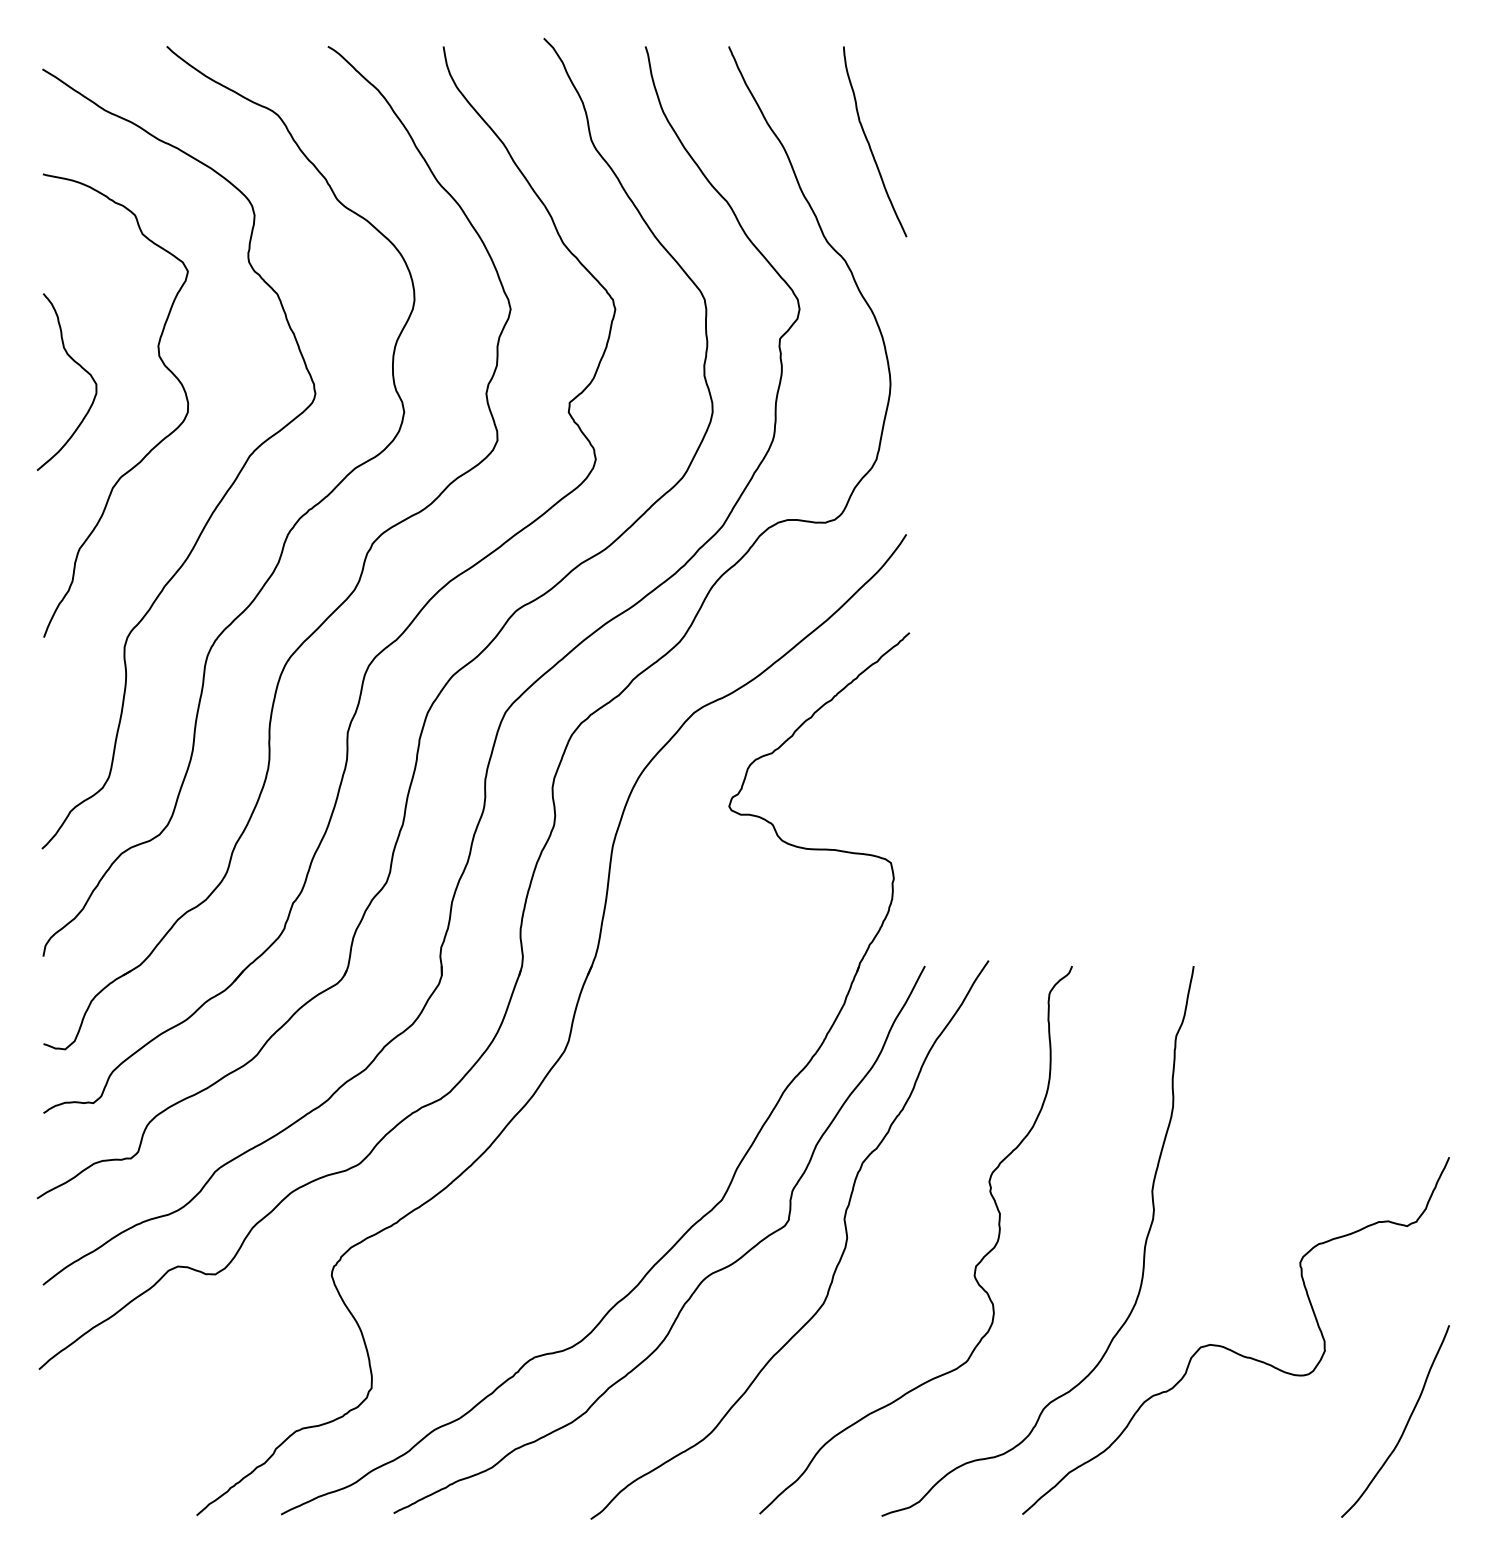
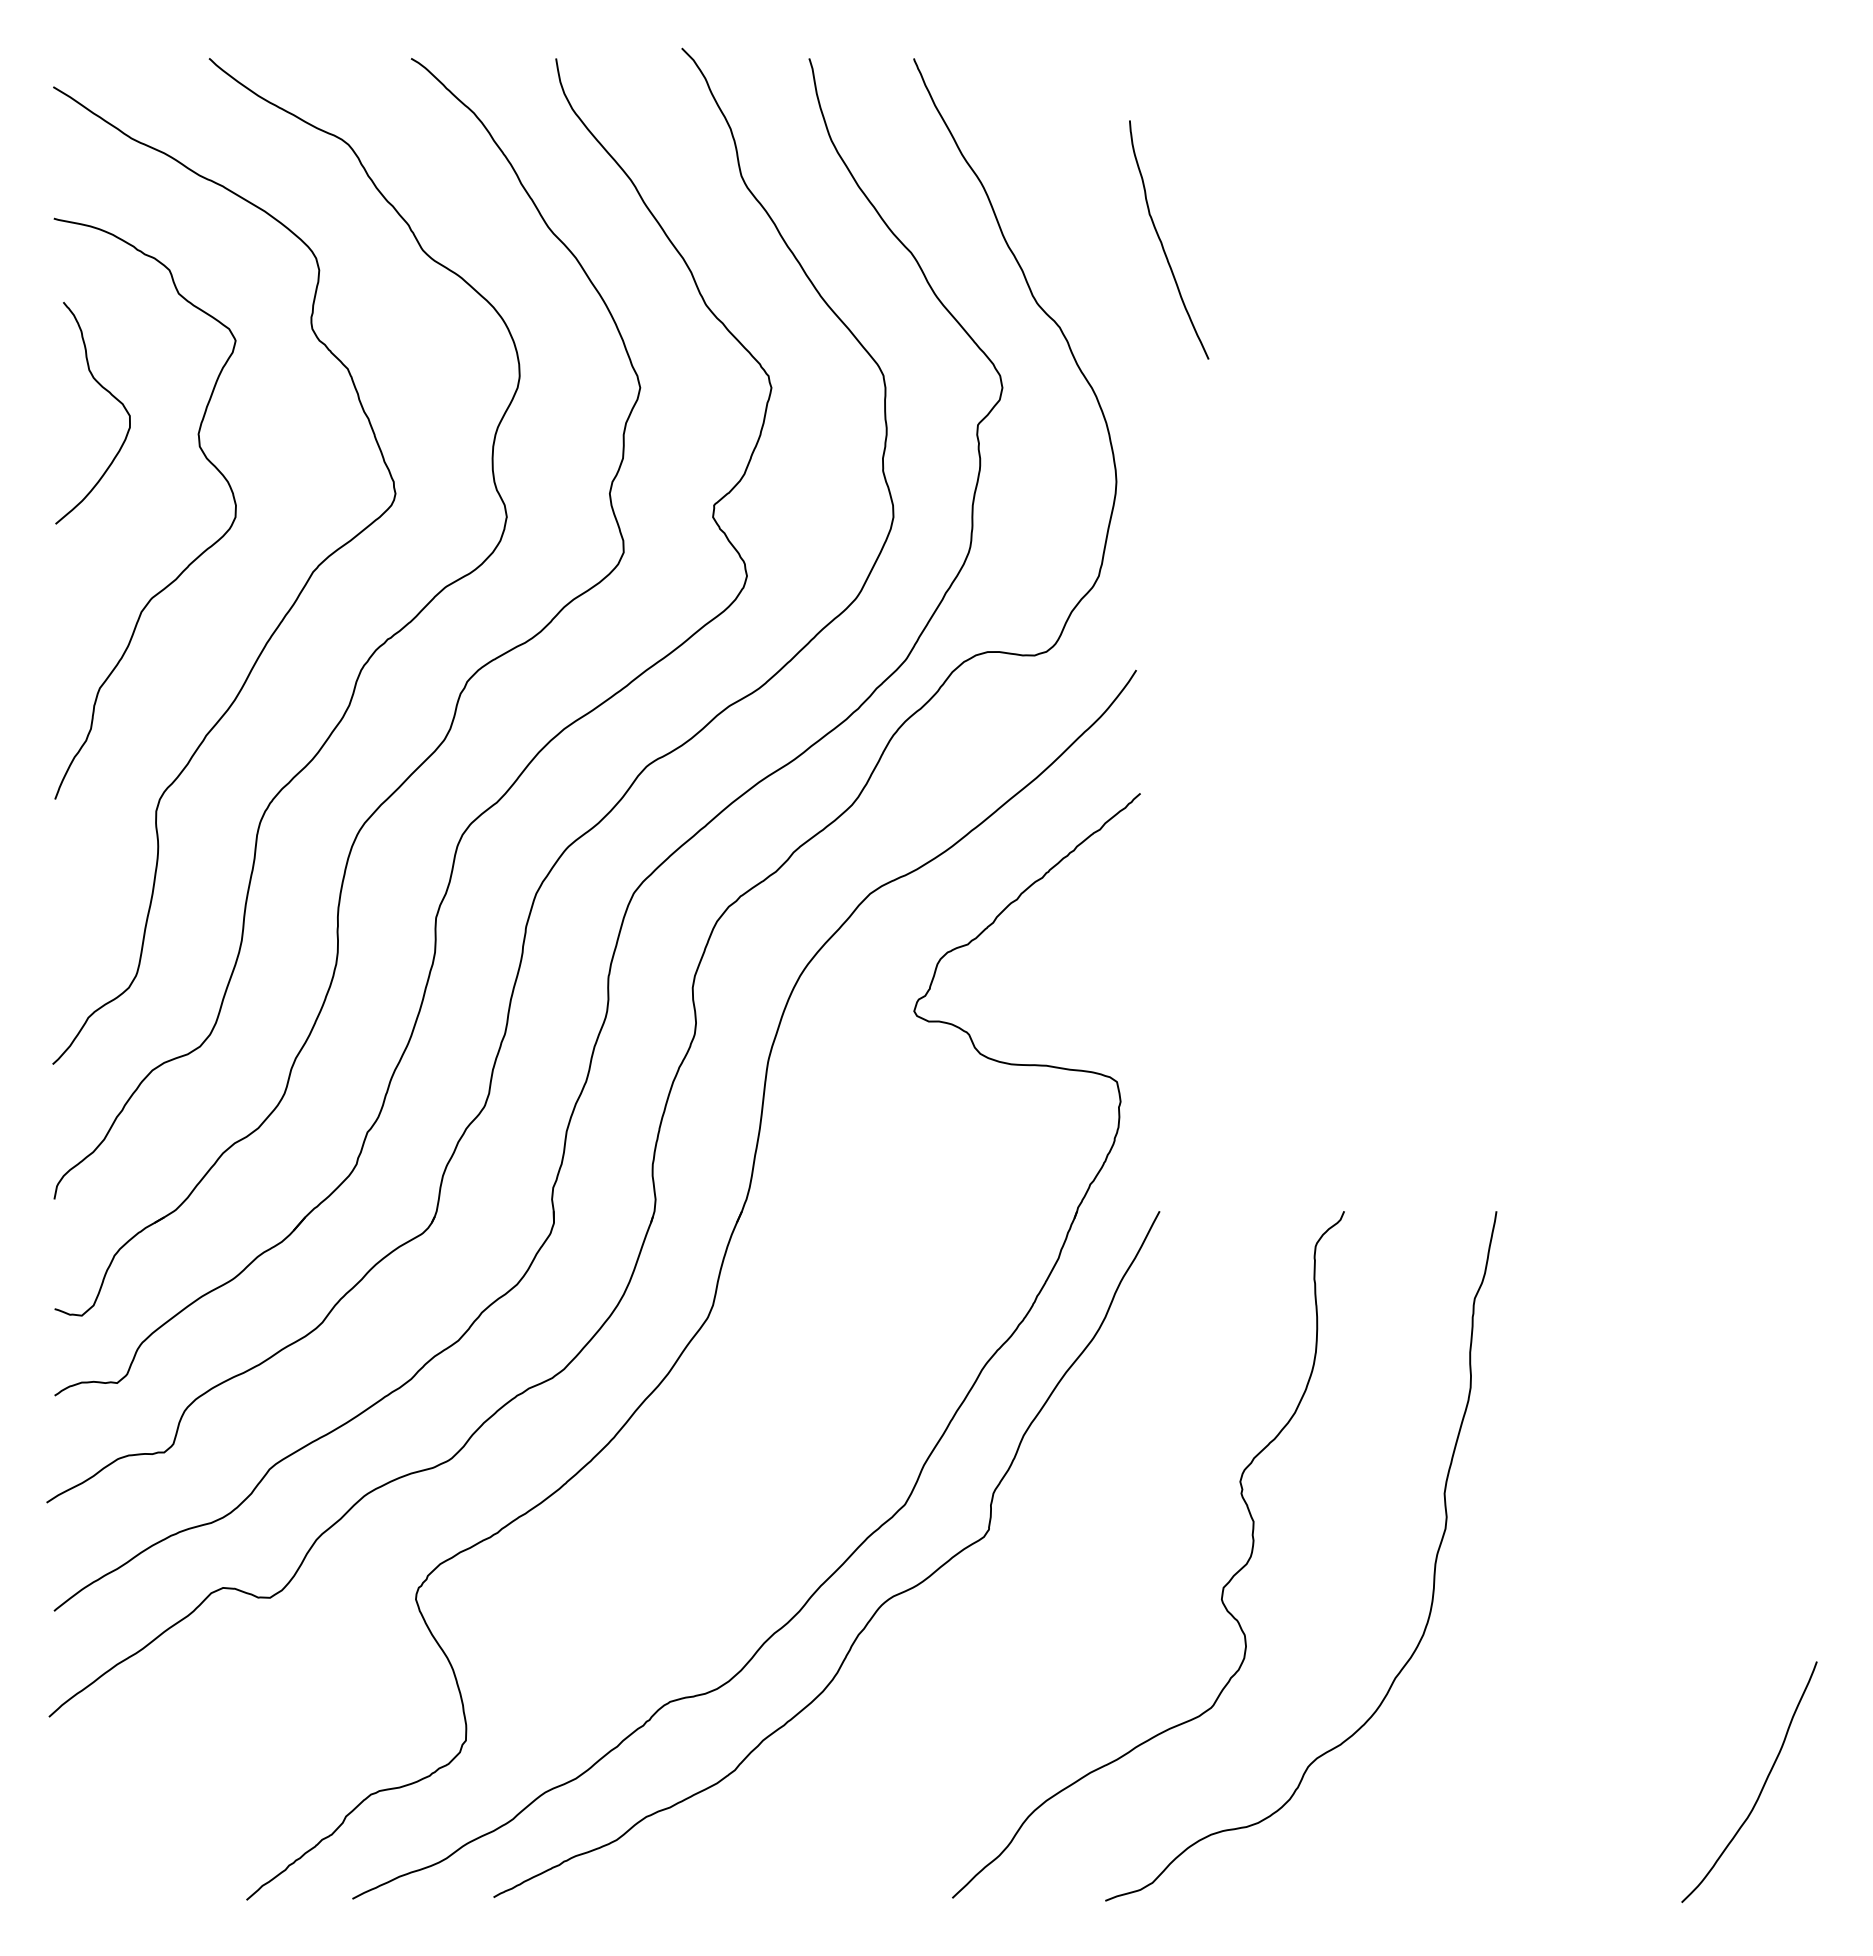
curve: (869, 143) -> (1162, 242), moved
curve: (77, 364) -> (106, 391), moved
curve: (837, 1263) -> (1050, 1583), removed
curve: (1228, 1348) -> (1540, 1690), removed

